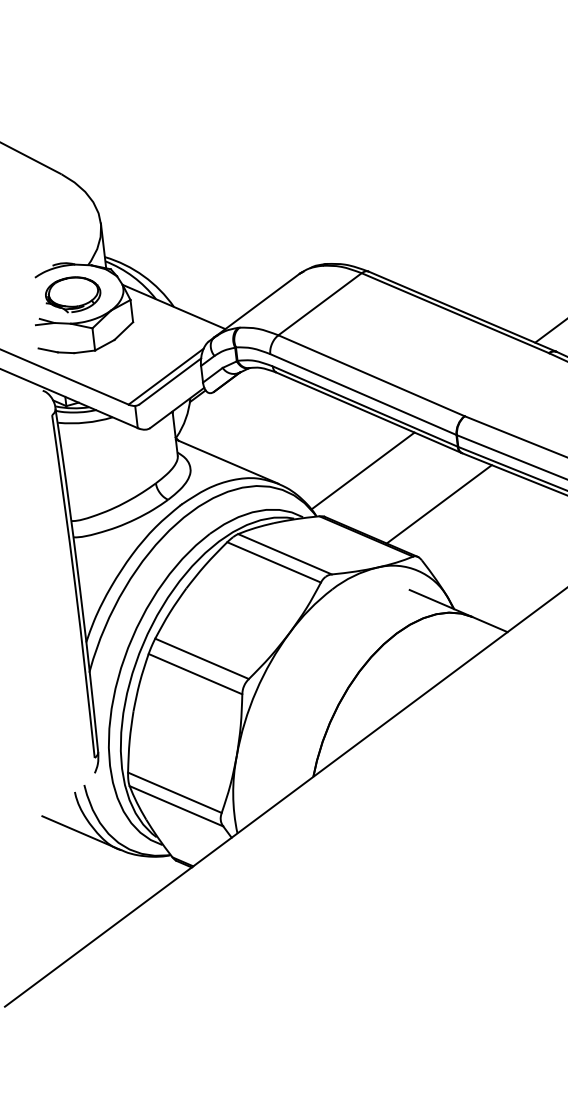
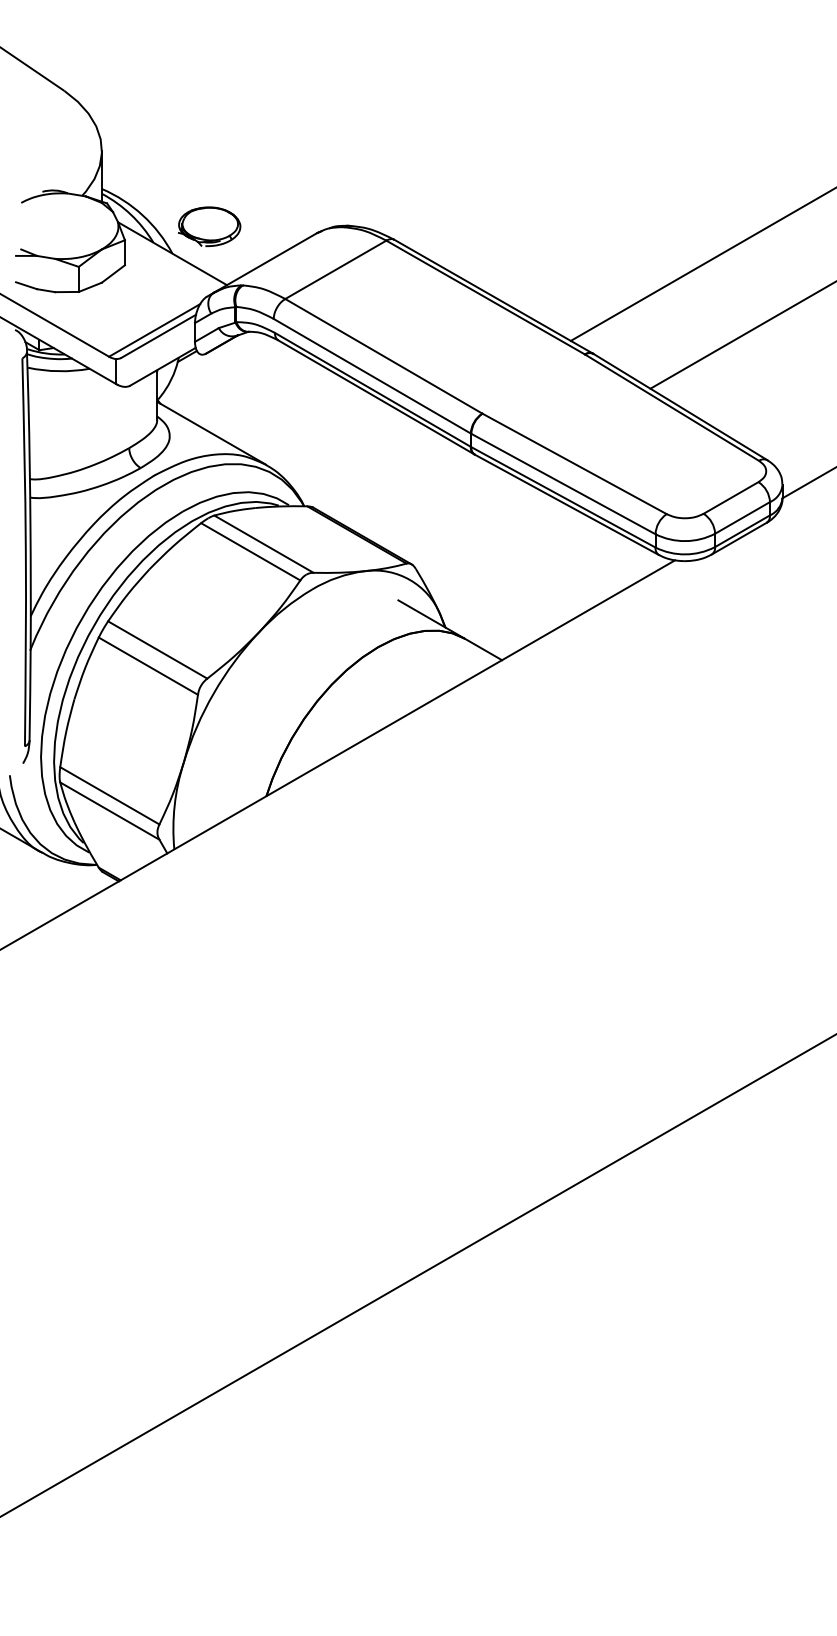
part: (73, 294) -> (209, 226), moved
line: (362, 471) -> (361, 461), removed
line: (439, 504) -> (442, 508), removed

